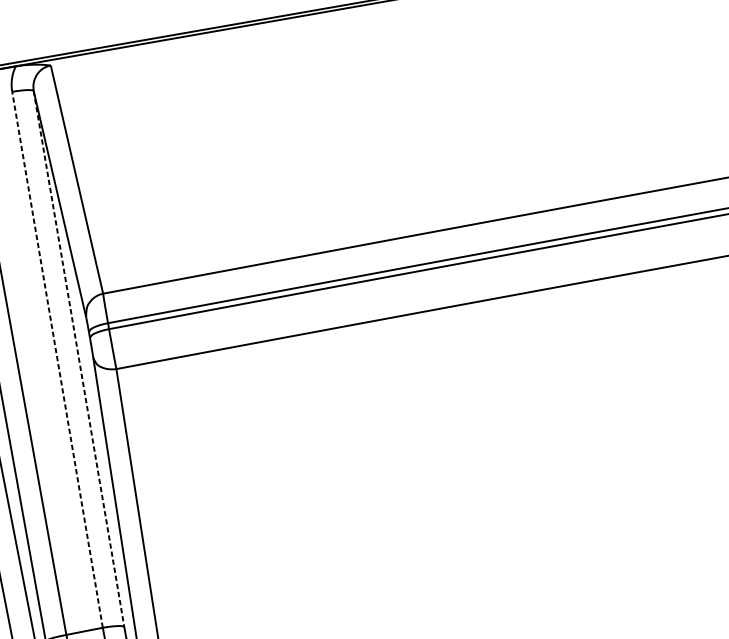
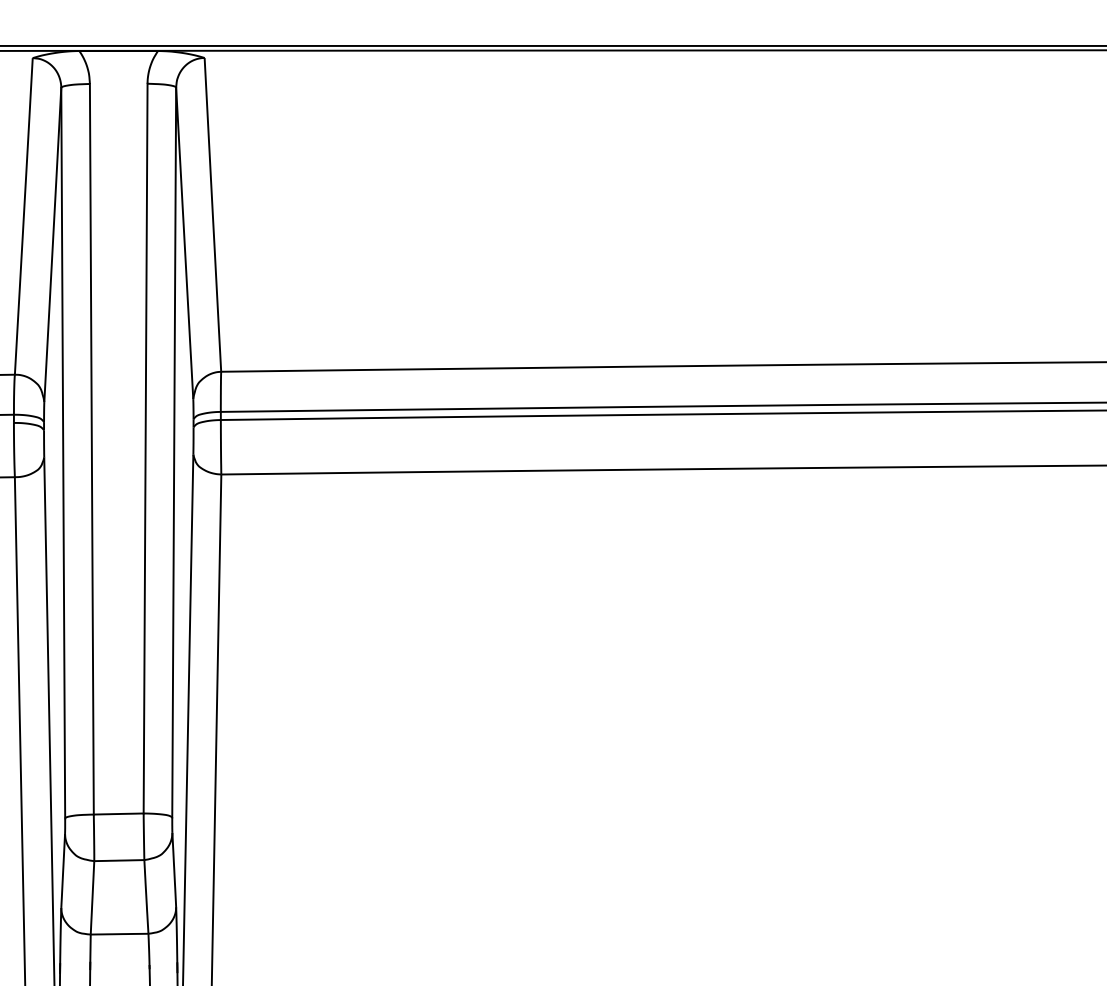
line: (79, 358) -> (174, 452), dashed -> solid
line: (57, 359) -> (145, 448), dashed -> solid

